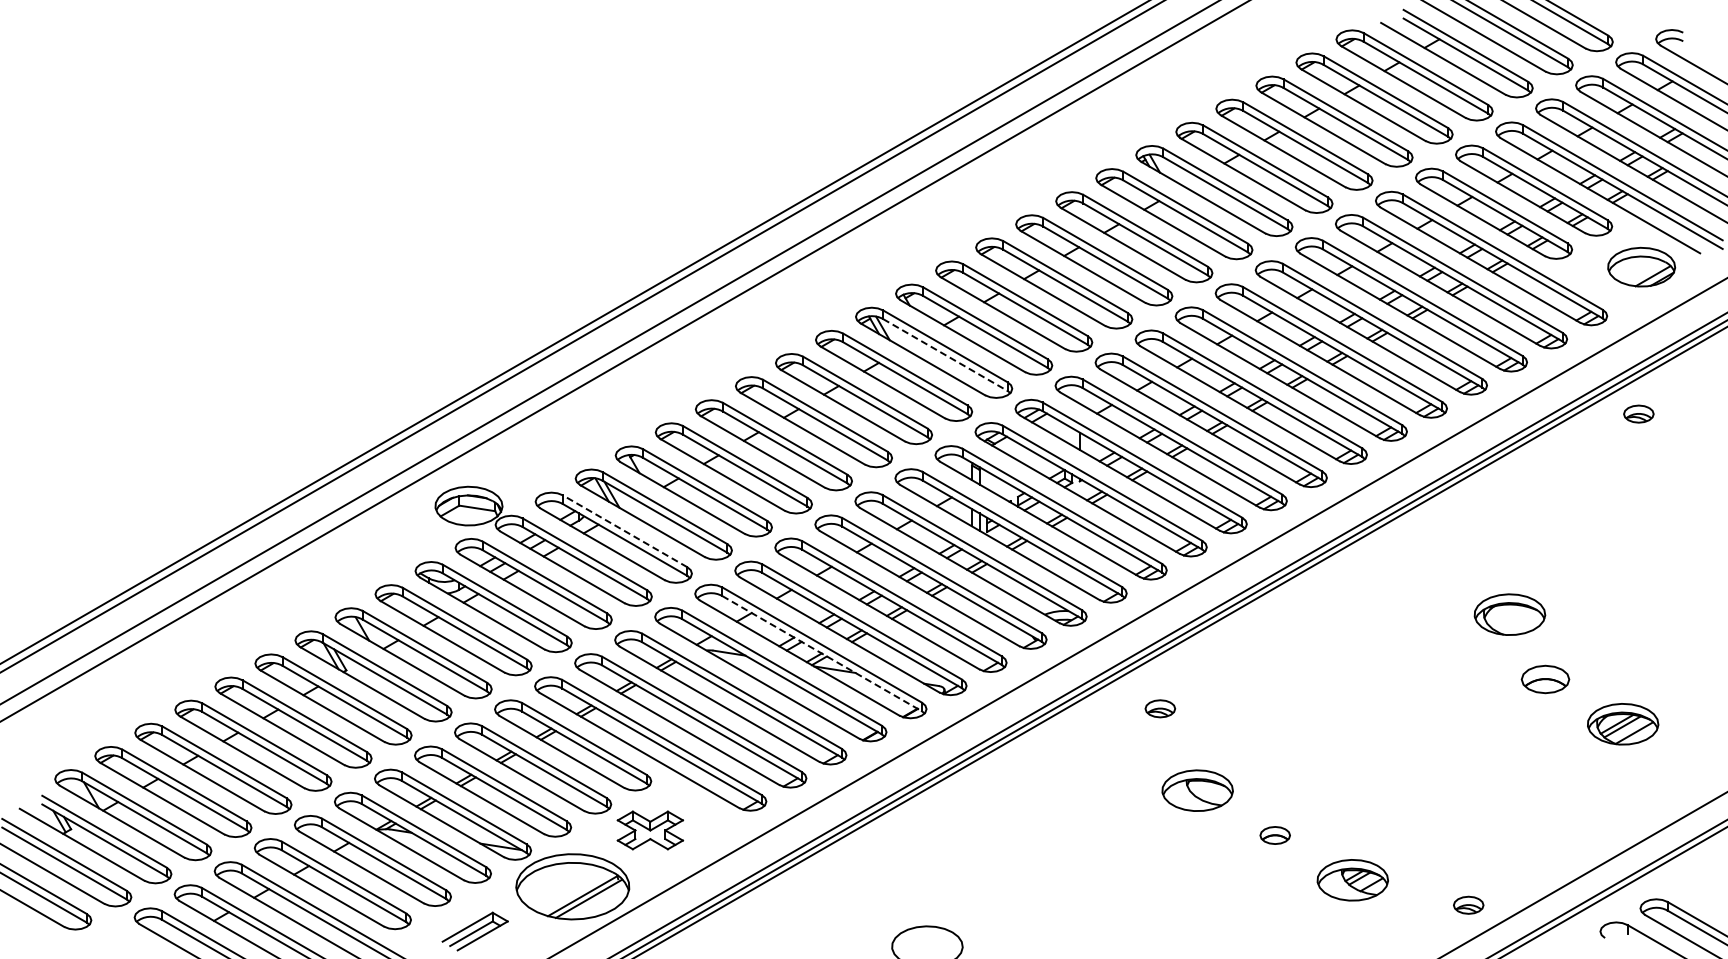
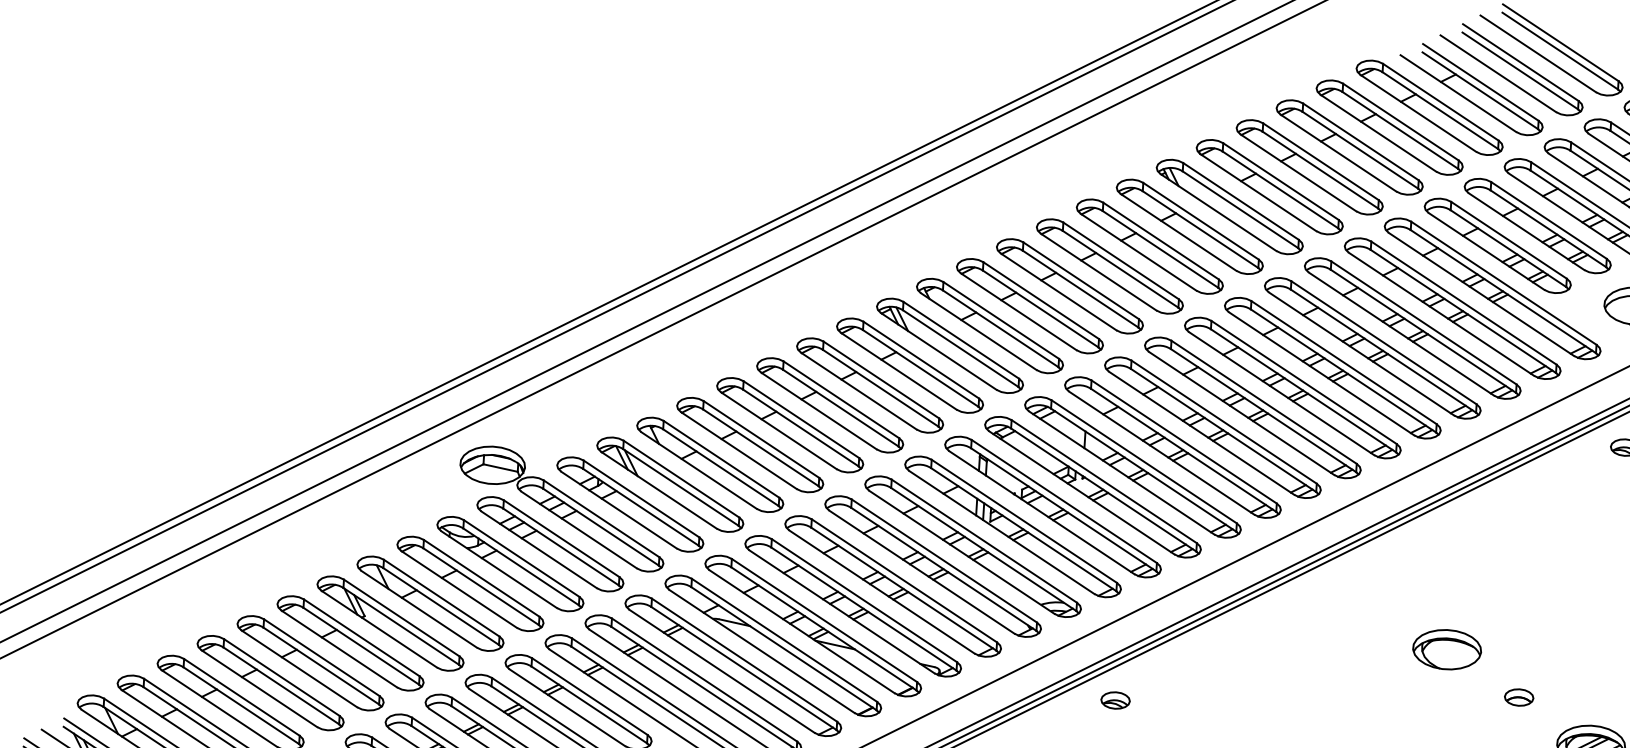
line: (945, 355) -> (960, 349), dashed -> solid
line: (625, 531) -> (641, 499), dashed -> solid
part: (1509, 614) -> (1446, 649), moved
line: (822, 653) -> (824, 628), dashed -> solid
part: (1545, 679) -> (1519, 697), size x0.62
part: (1160, 708) -> (1115, 700), moved

